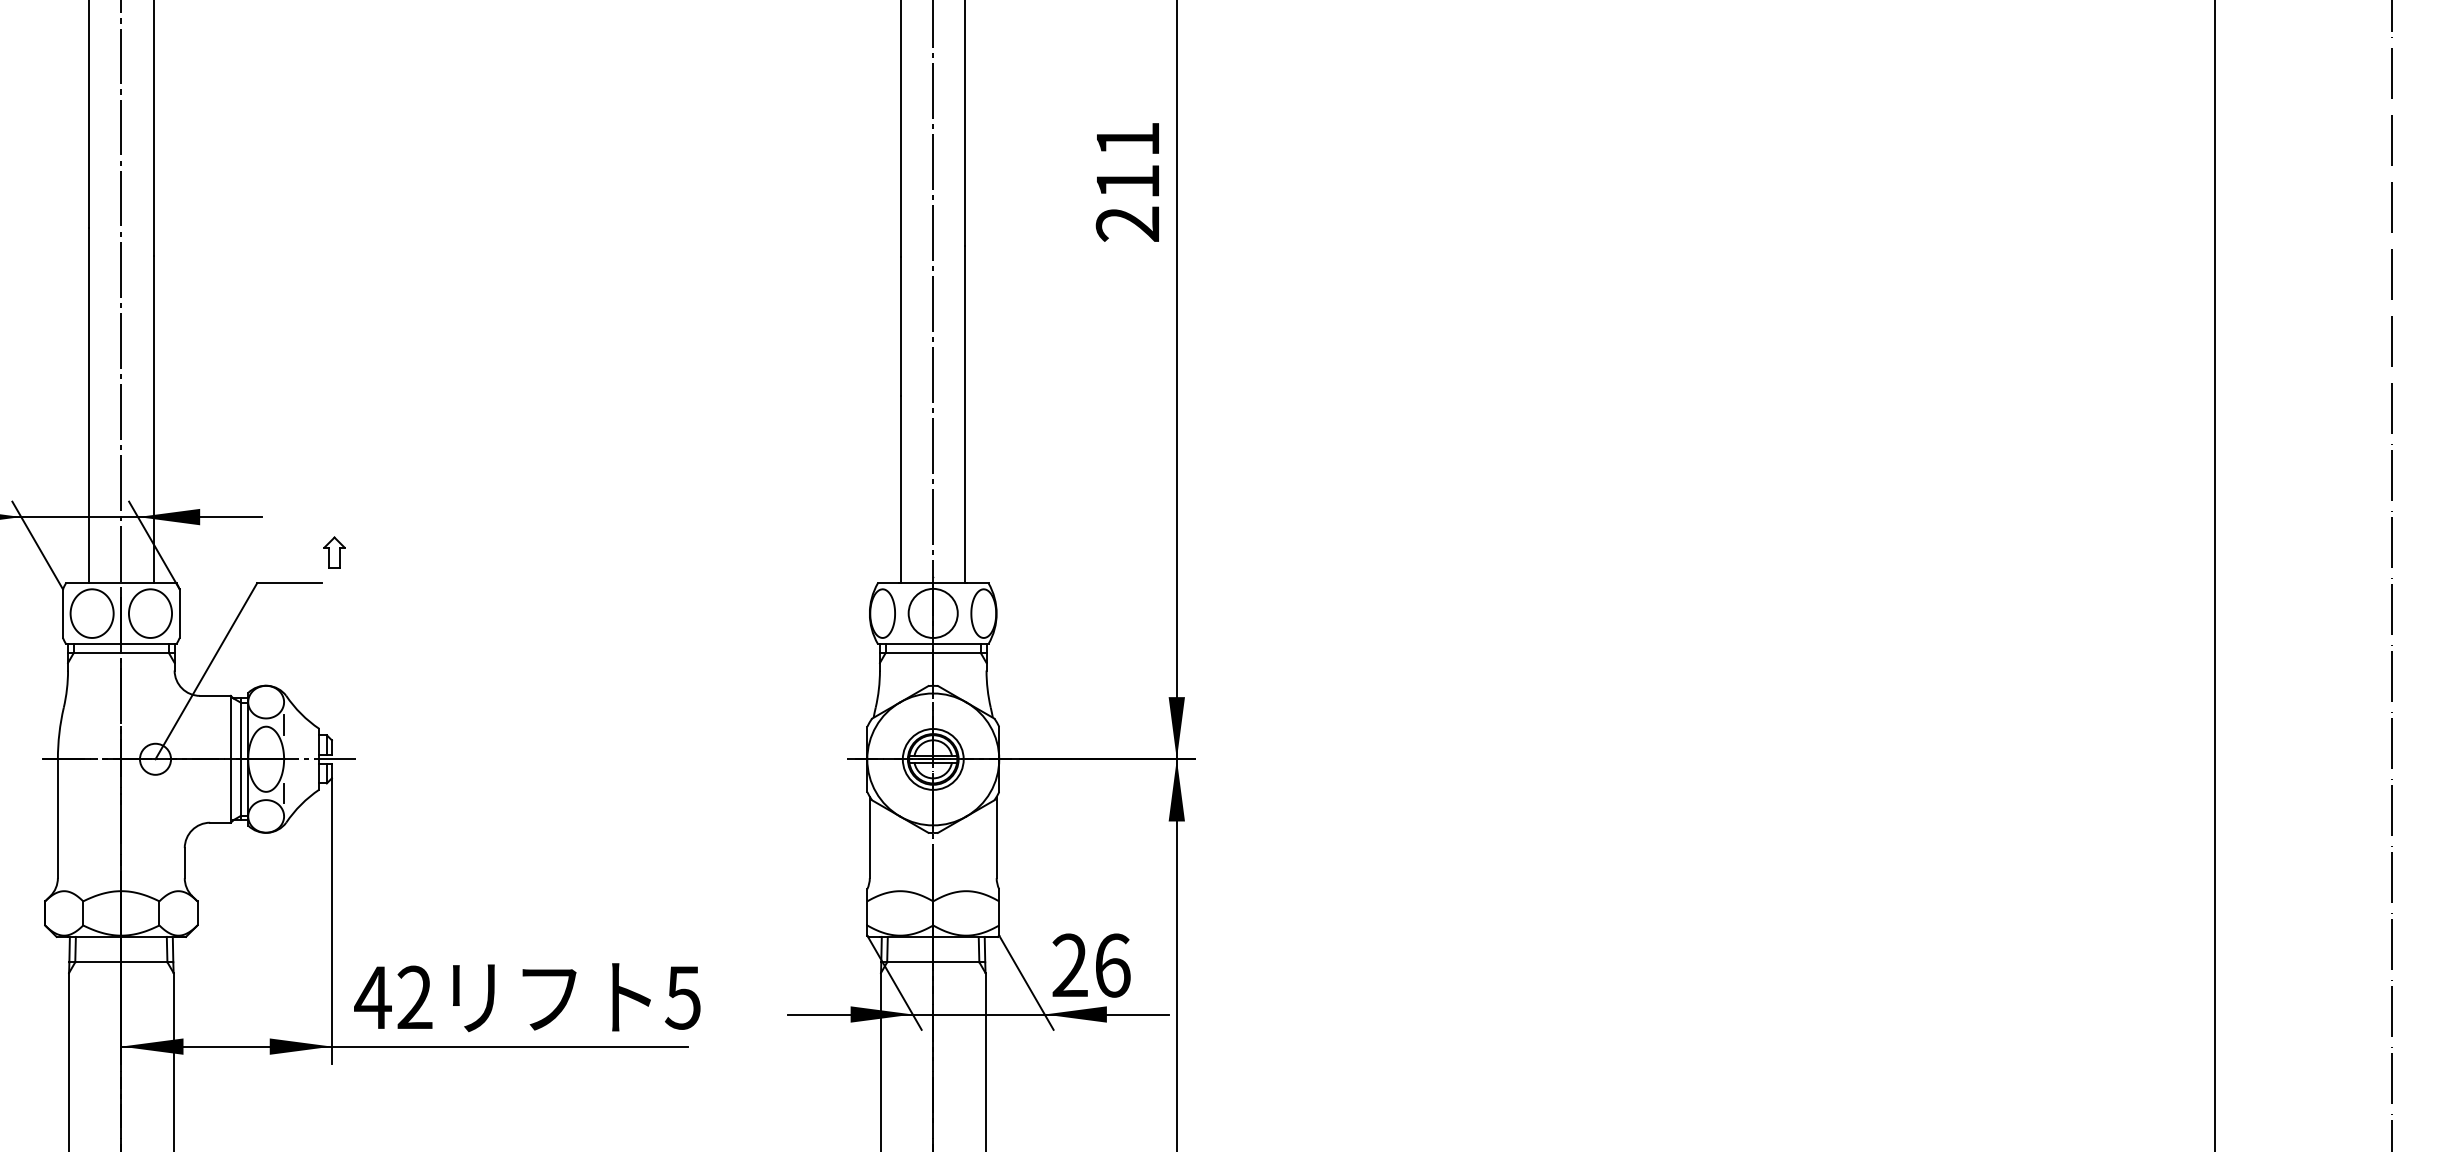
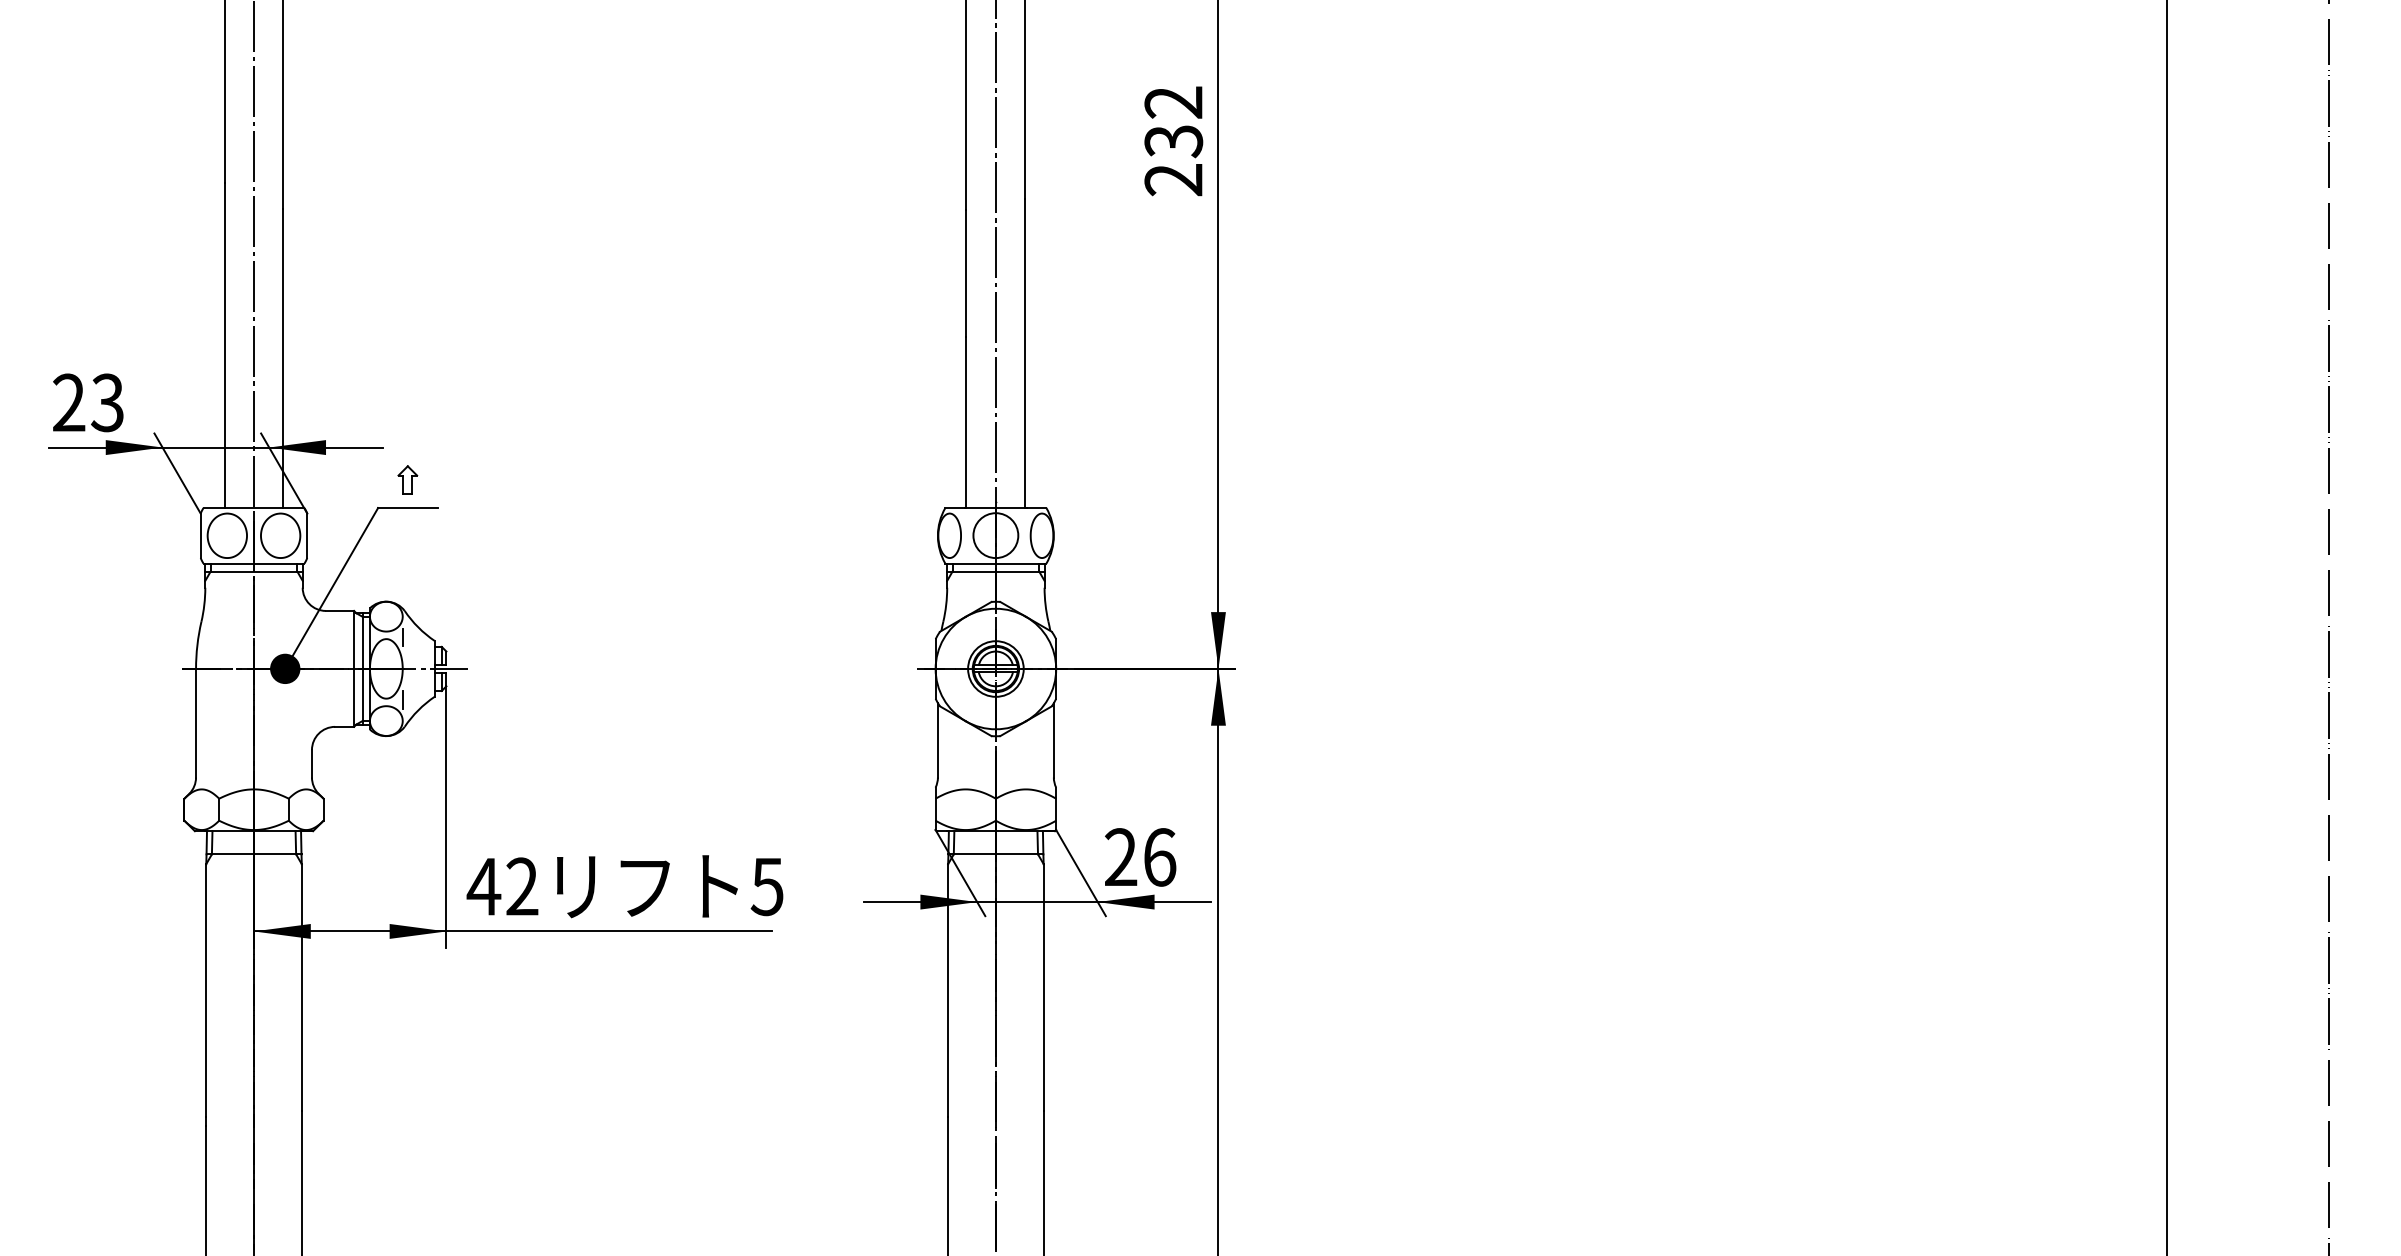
text: (1127, 161) -> (1173, 122), 211 -> 232
part: (334, 552) -> (407, 479), moved
fill: (155, 758) -> (285, 668), added

